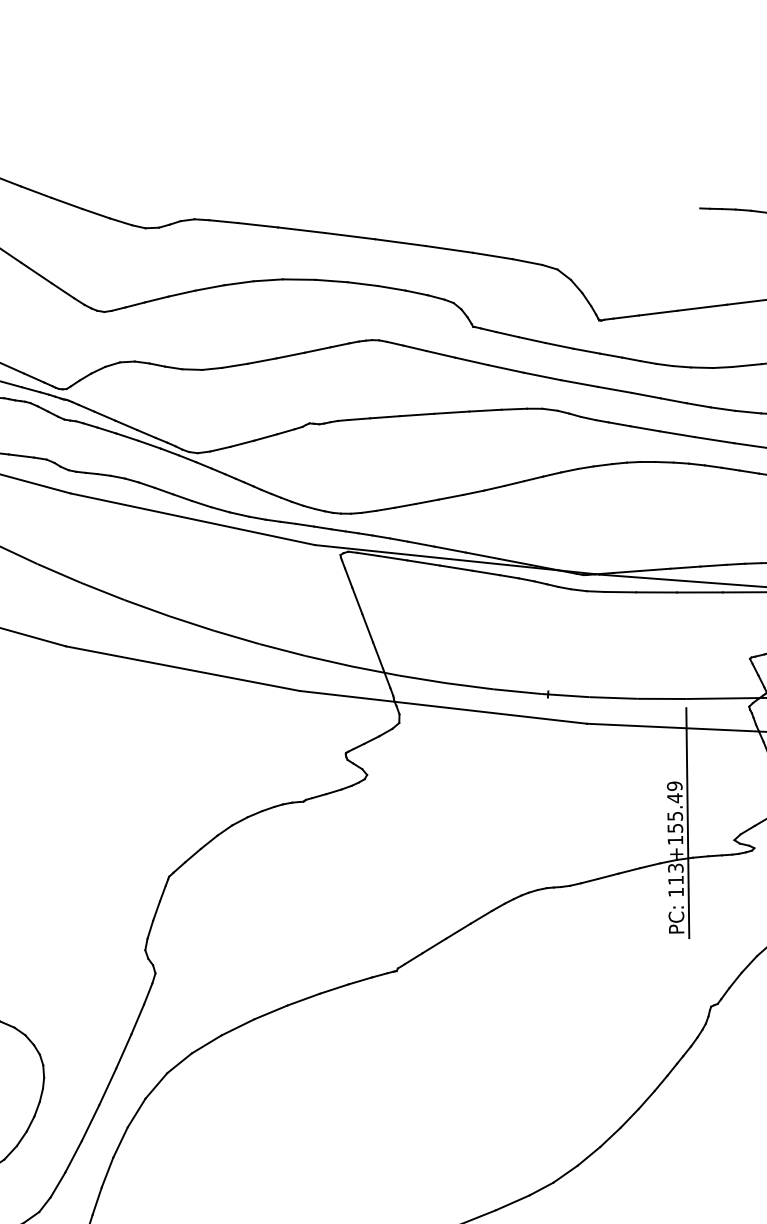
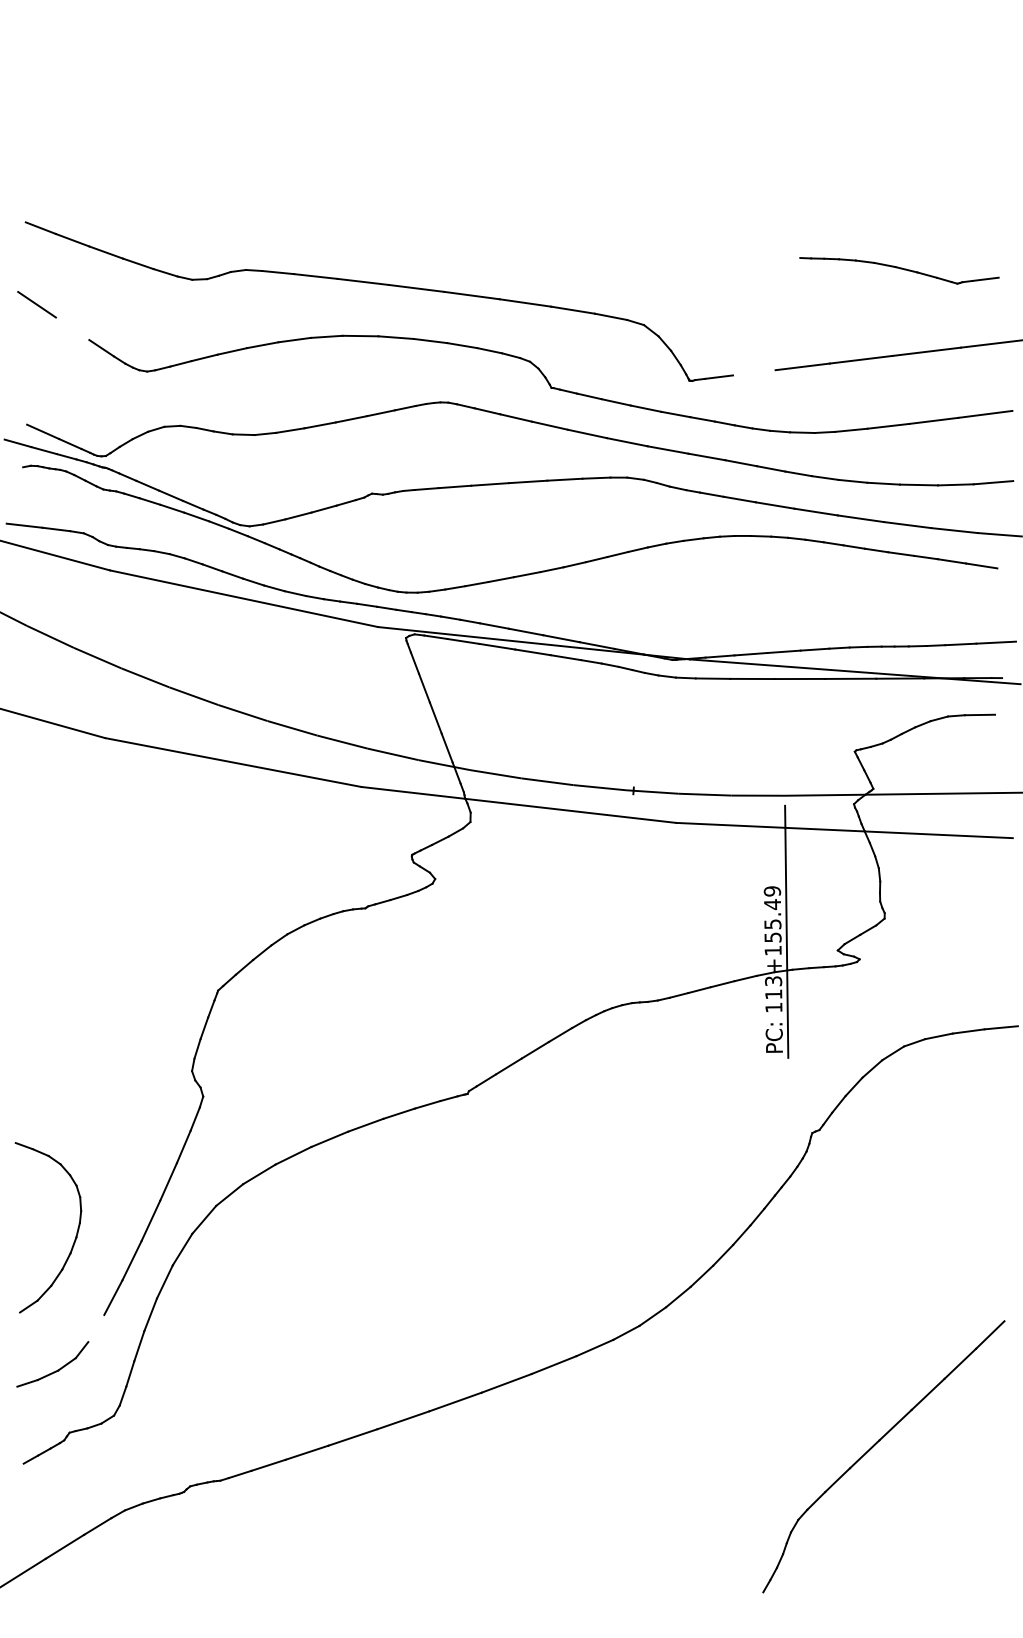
line: (36, 272) -> (72, 328), removed
line: (658, 312) -> (754, 372), removed
line: (58, 1185) -> (96, 1328), removed

